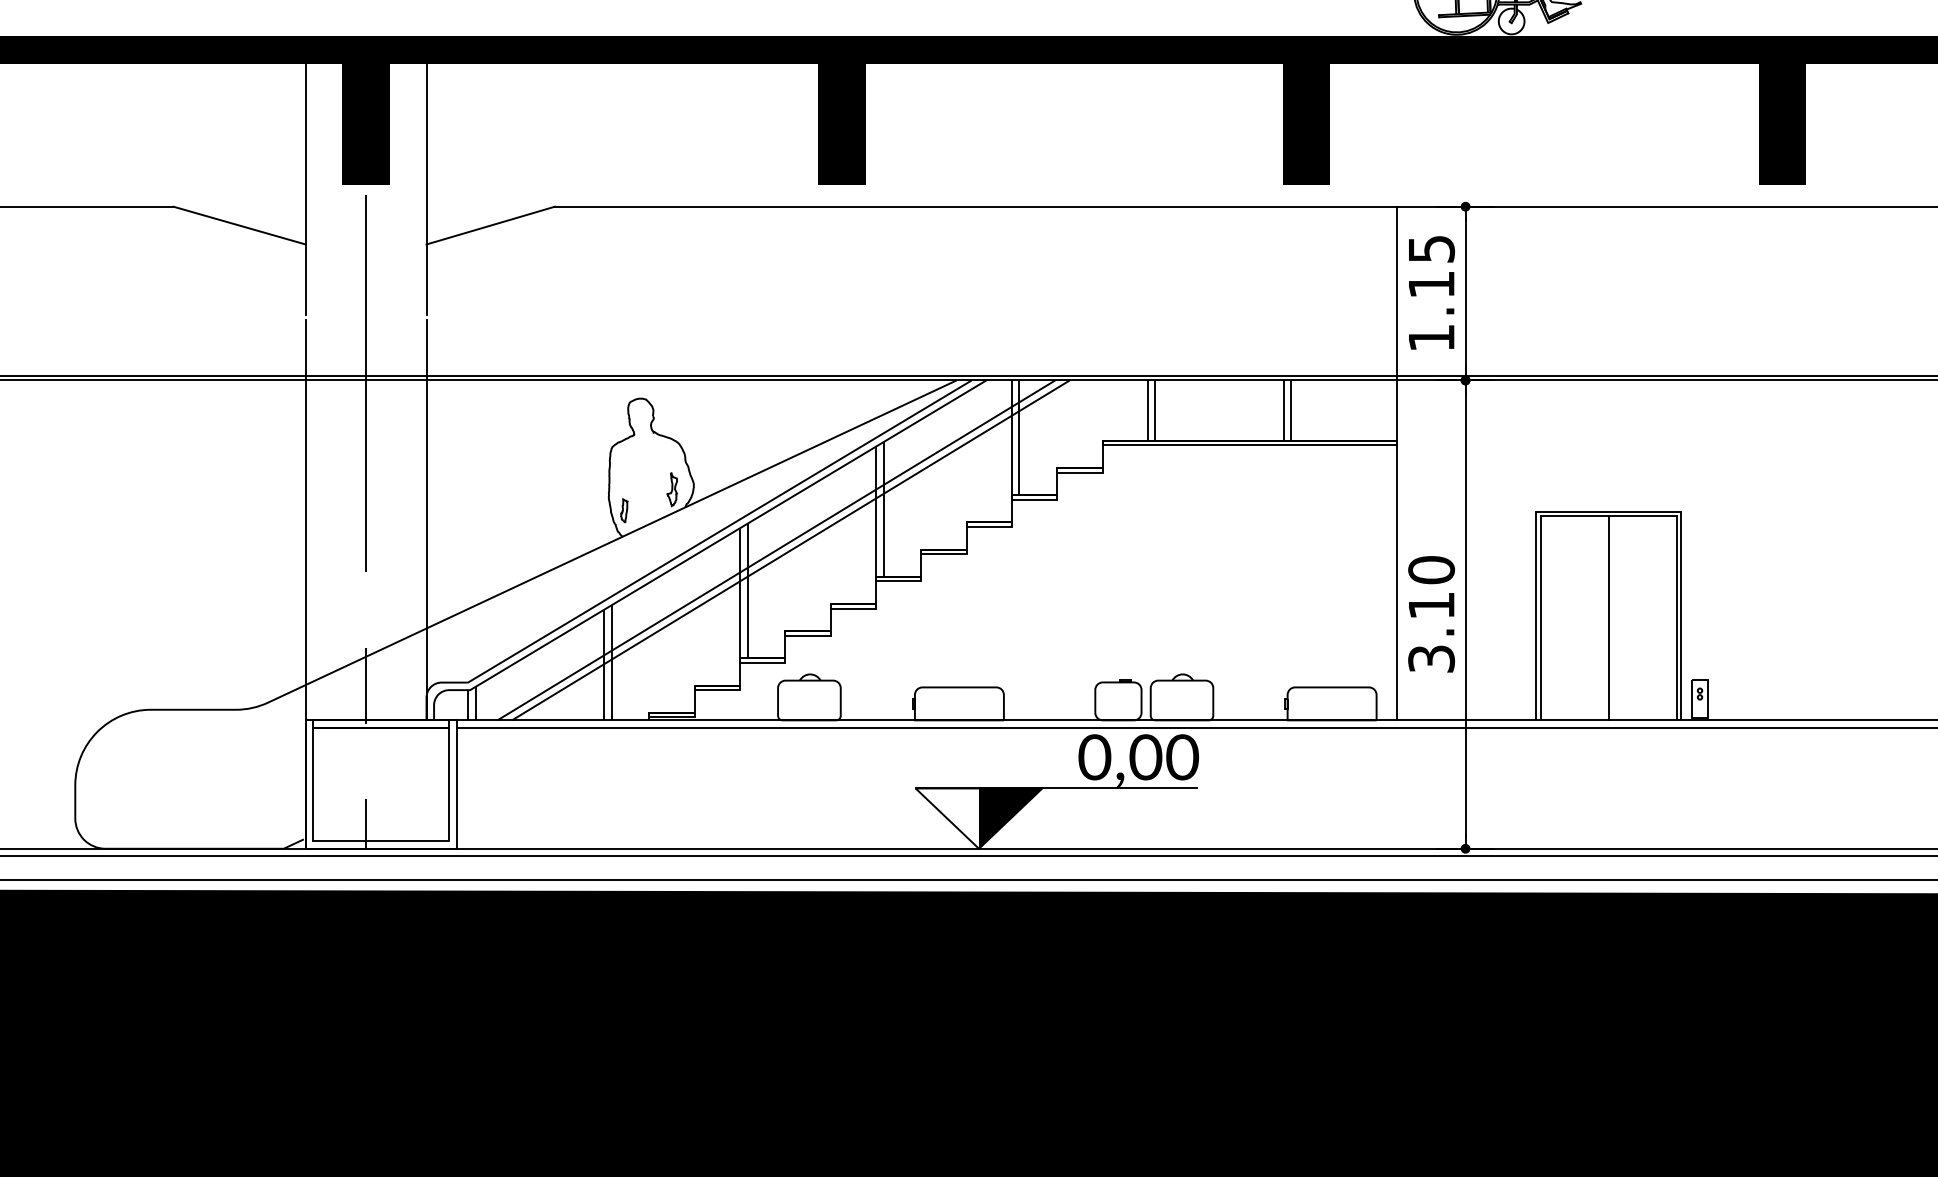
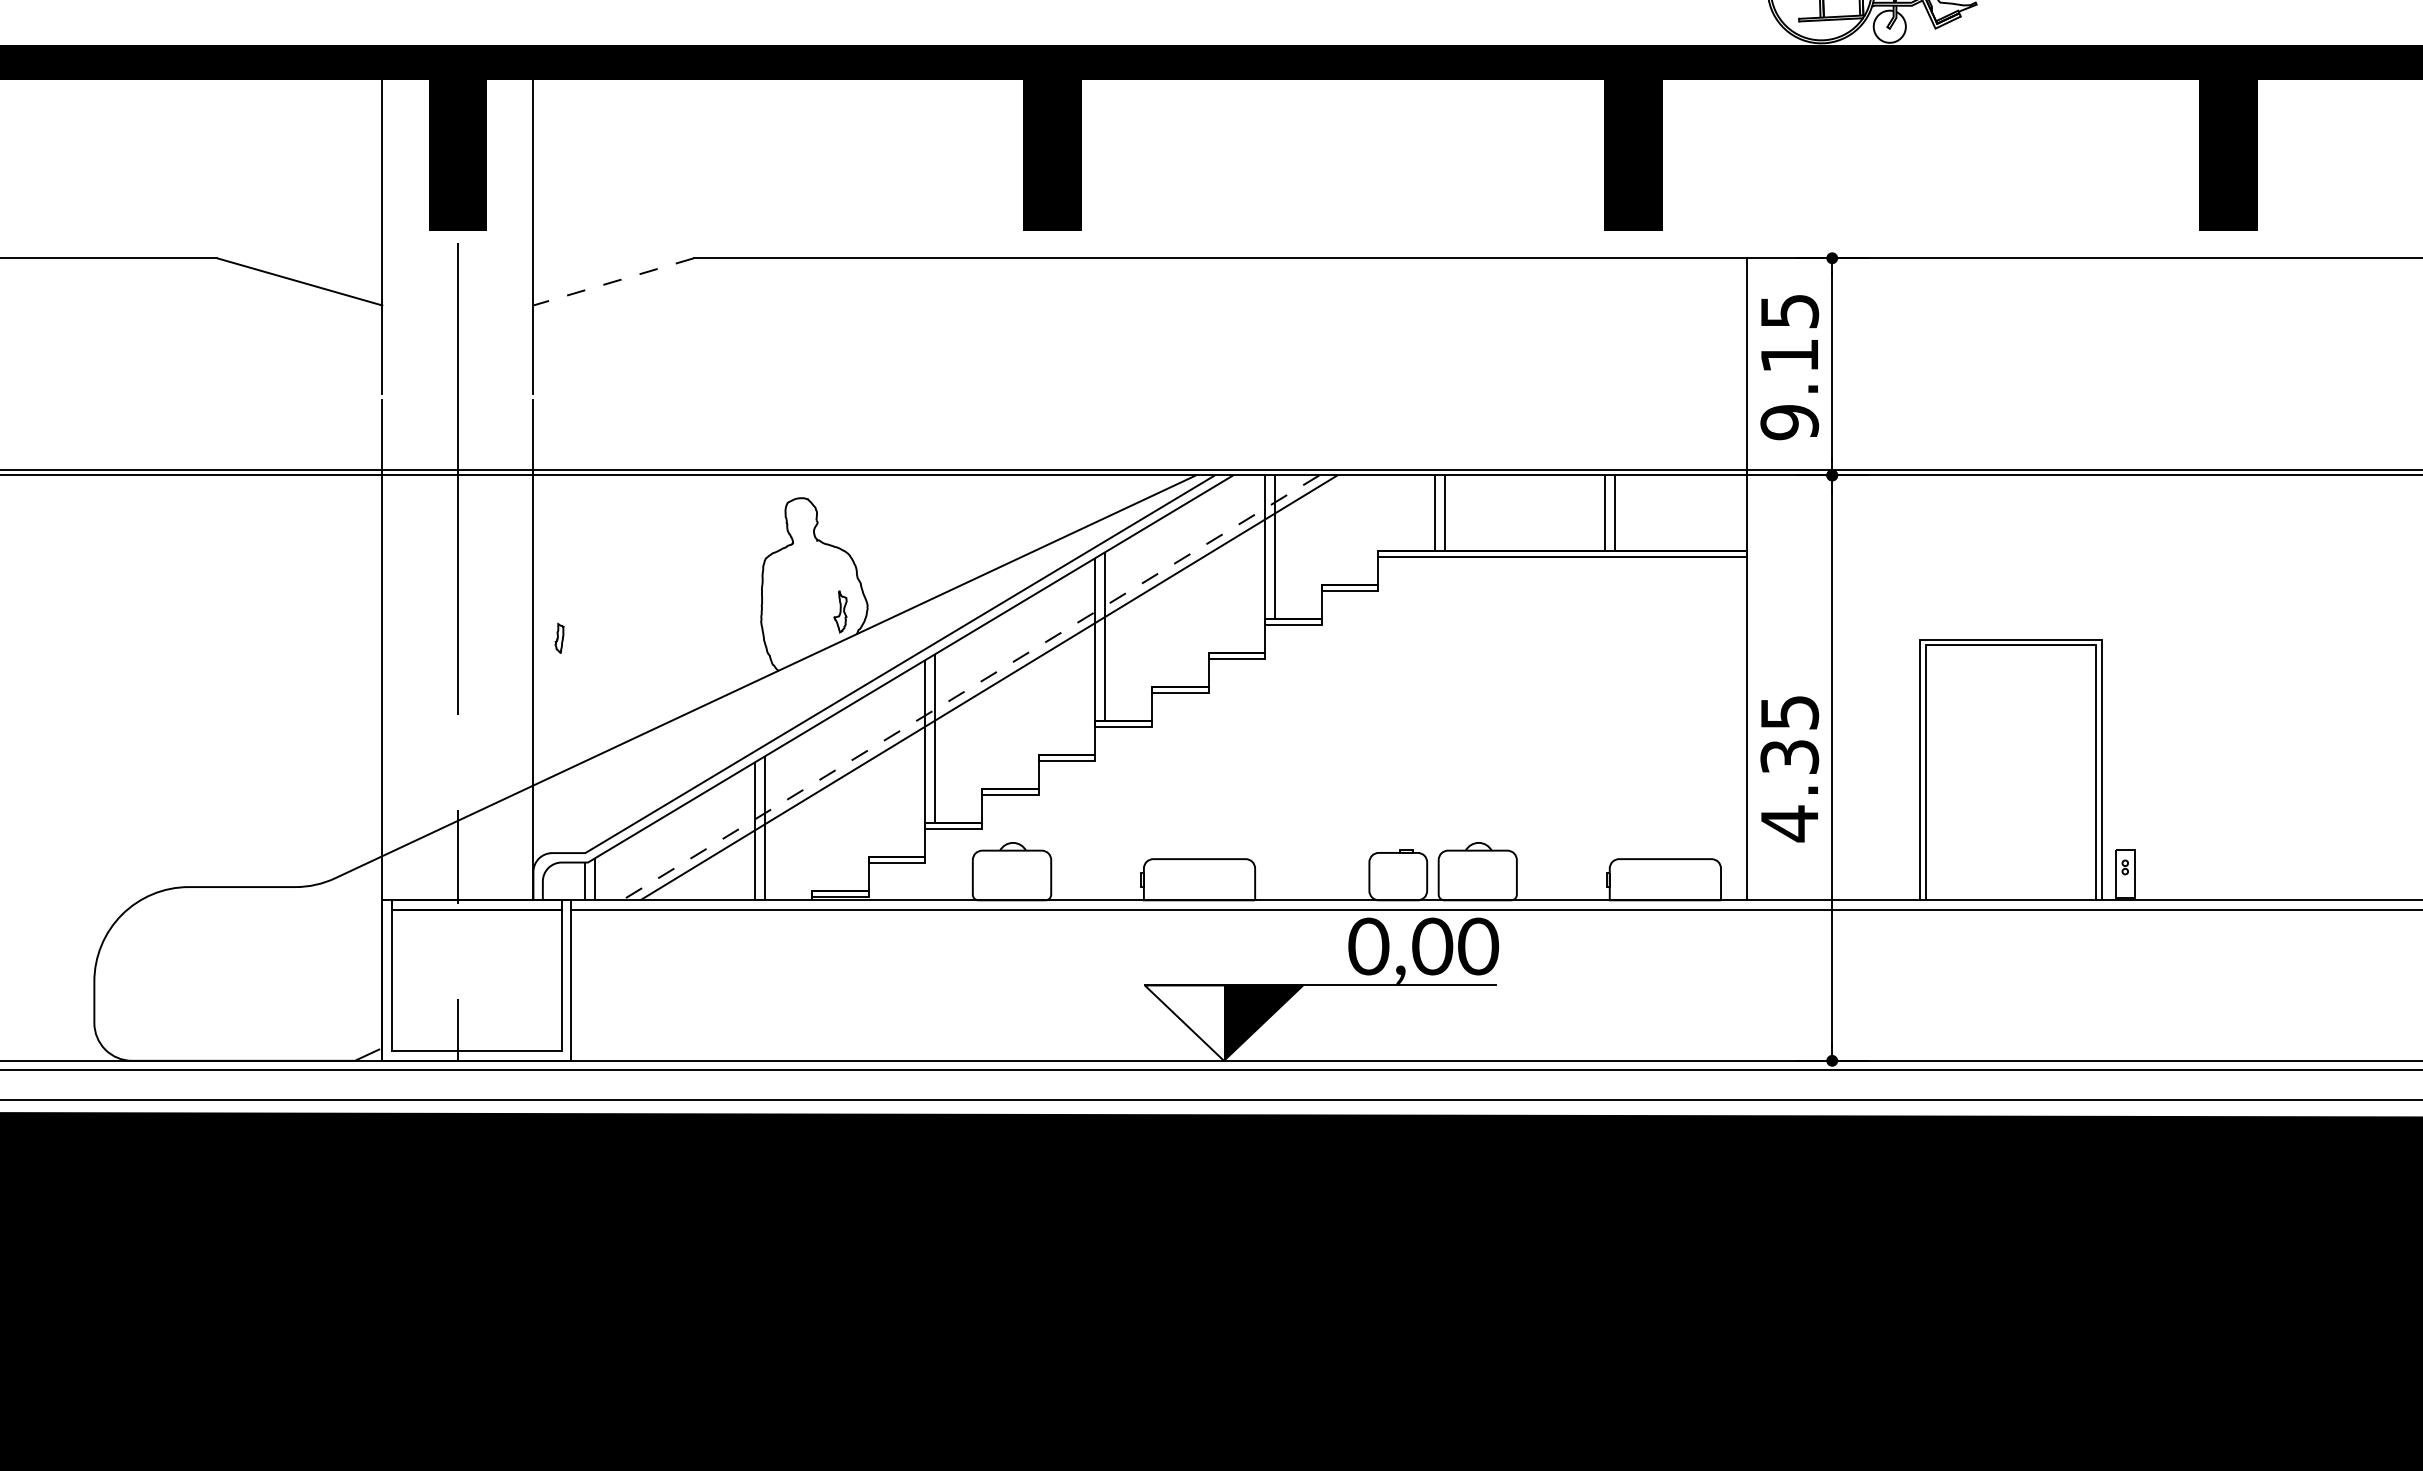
line: (490, 225) -> (613, 281), solid -> dashed
text: (1431, 338) -> (1789, 422), 1.15 -> 9.15
part: (624, 510) -> (559, 637), moved
line: (776, 550) -> (970, 688), solid -> dashed
text: (1431, 614) -> (1789, 768), 3.10 -> 4.35
line: (1609, 618) -> (2011, 772), removed

